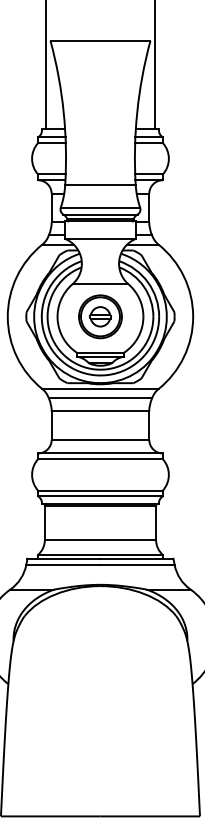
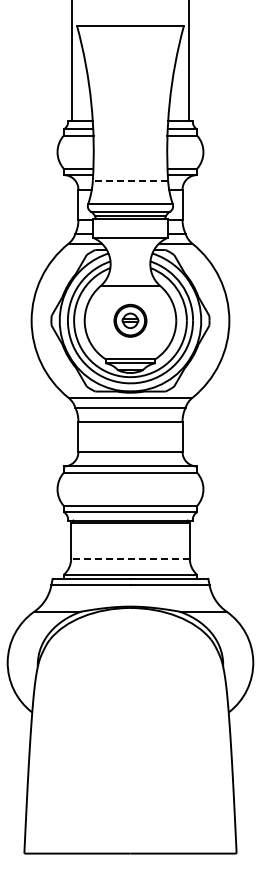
line: (100, 185) -> (130, 180), solid -> dashed
part: (100, 316) -> (130, 320), size x0.7
line: (100, 539) -> (130, 558), solid -> dashed

